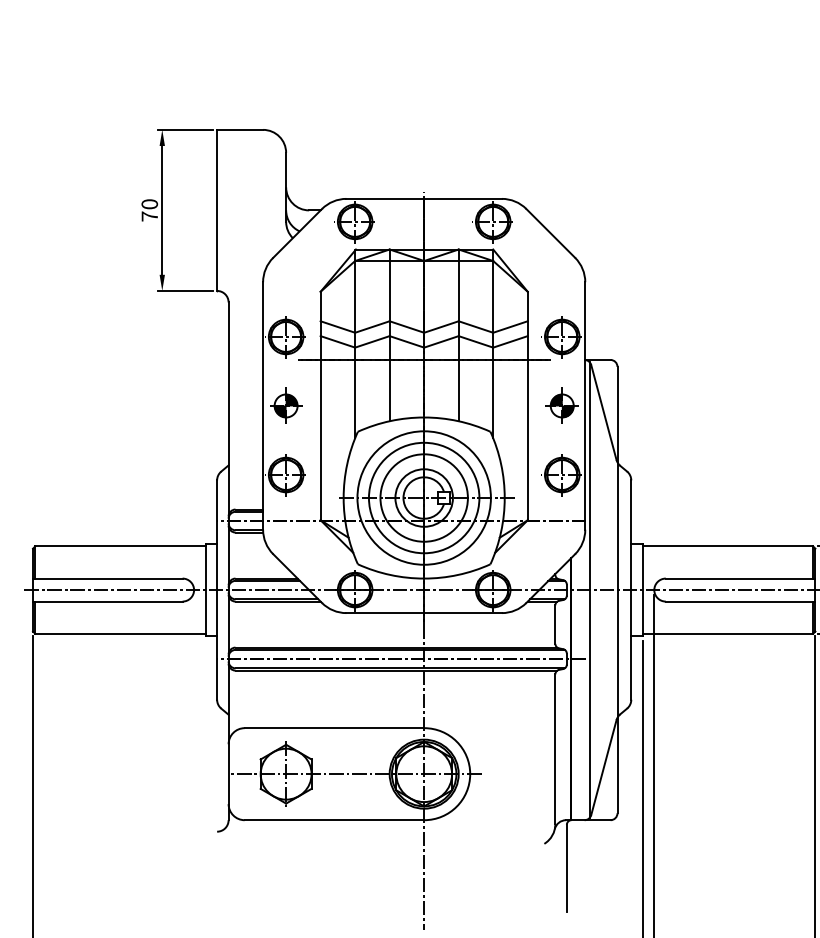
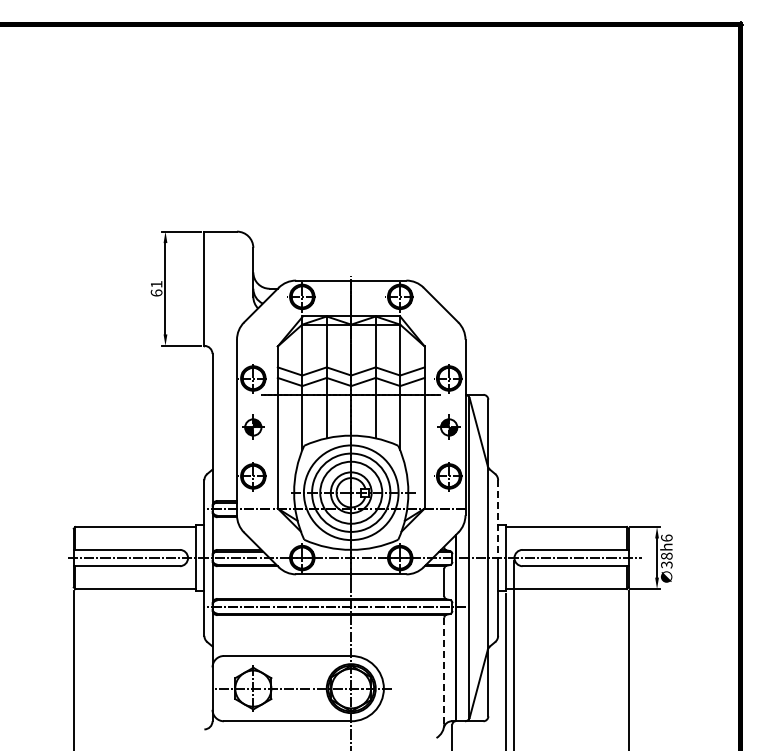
text: (149, 210) -> (156, 288), 70 -> 61
line: (631, 535) -> (498, 519), solid -> dashed
line: (555, 750) -> (444, 671), solid -> dashed

